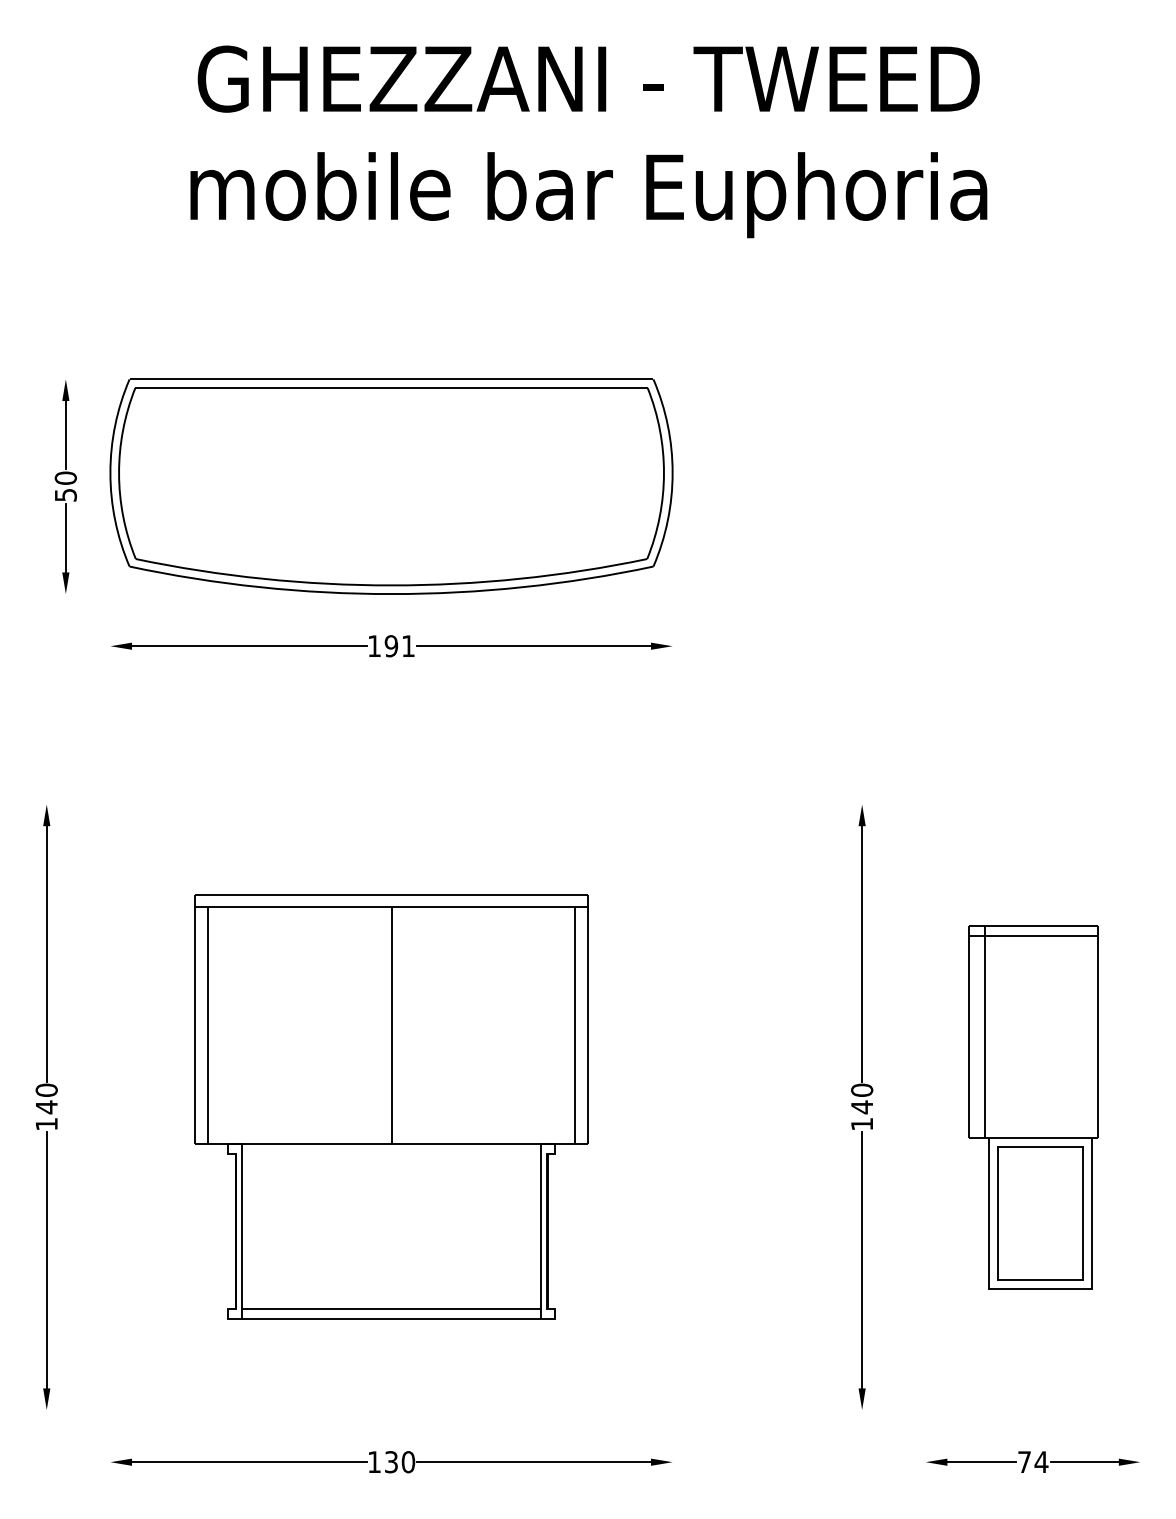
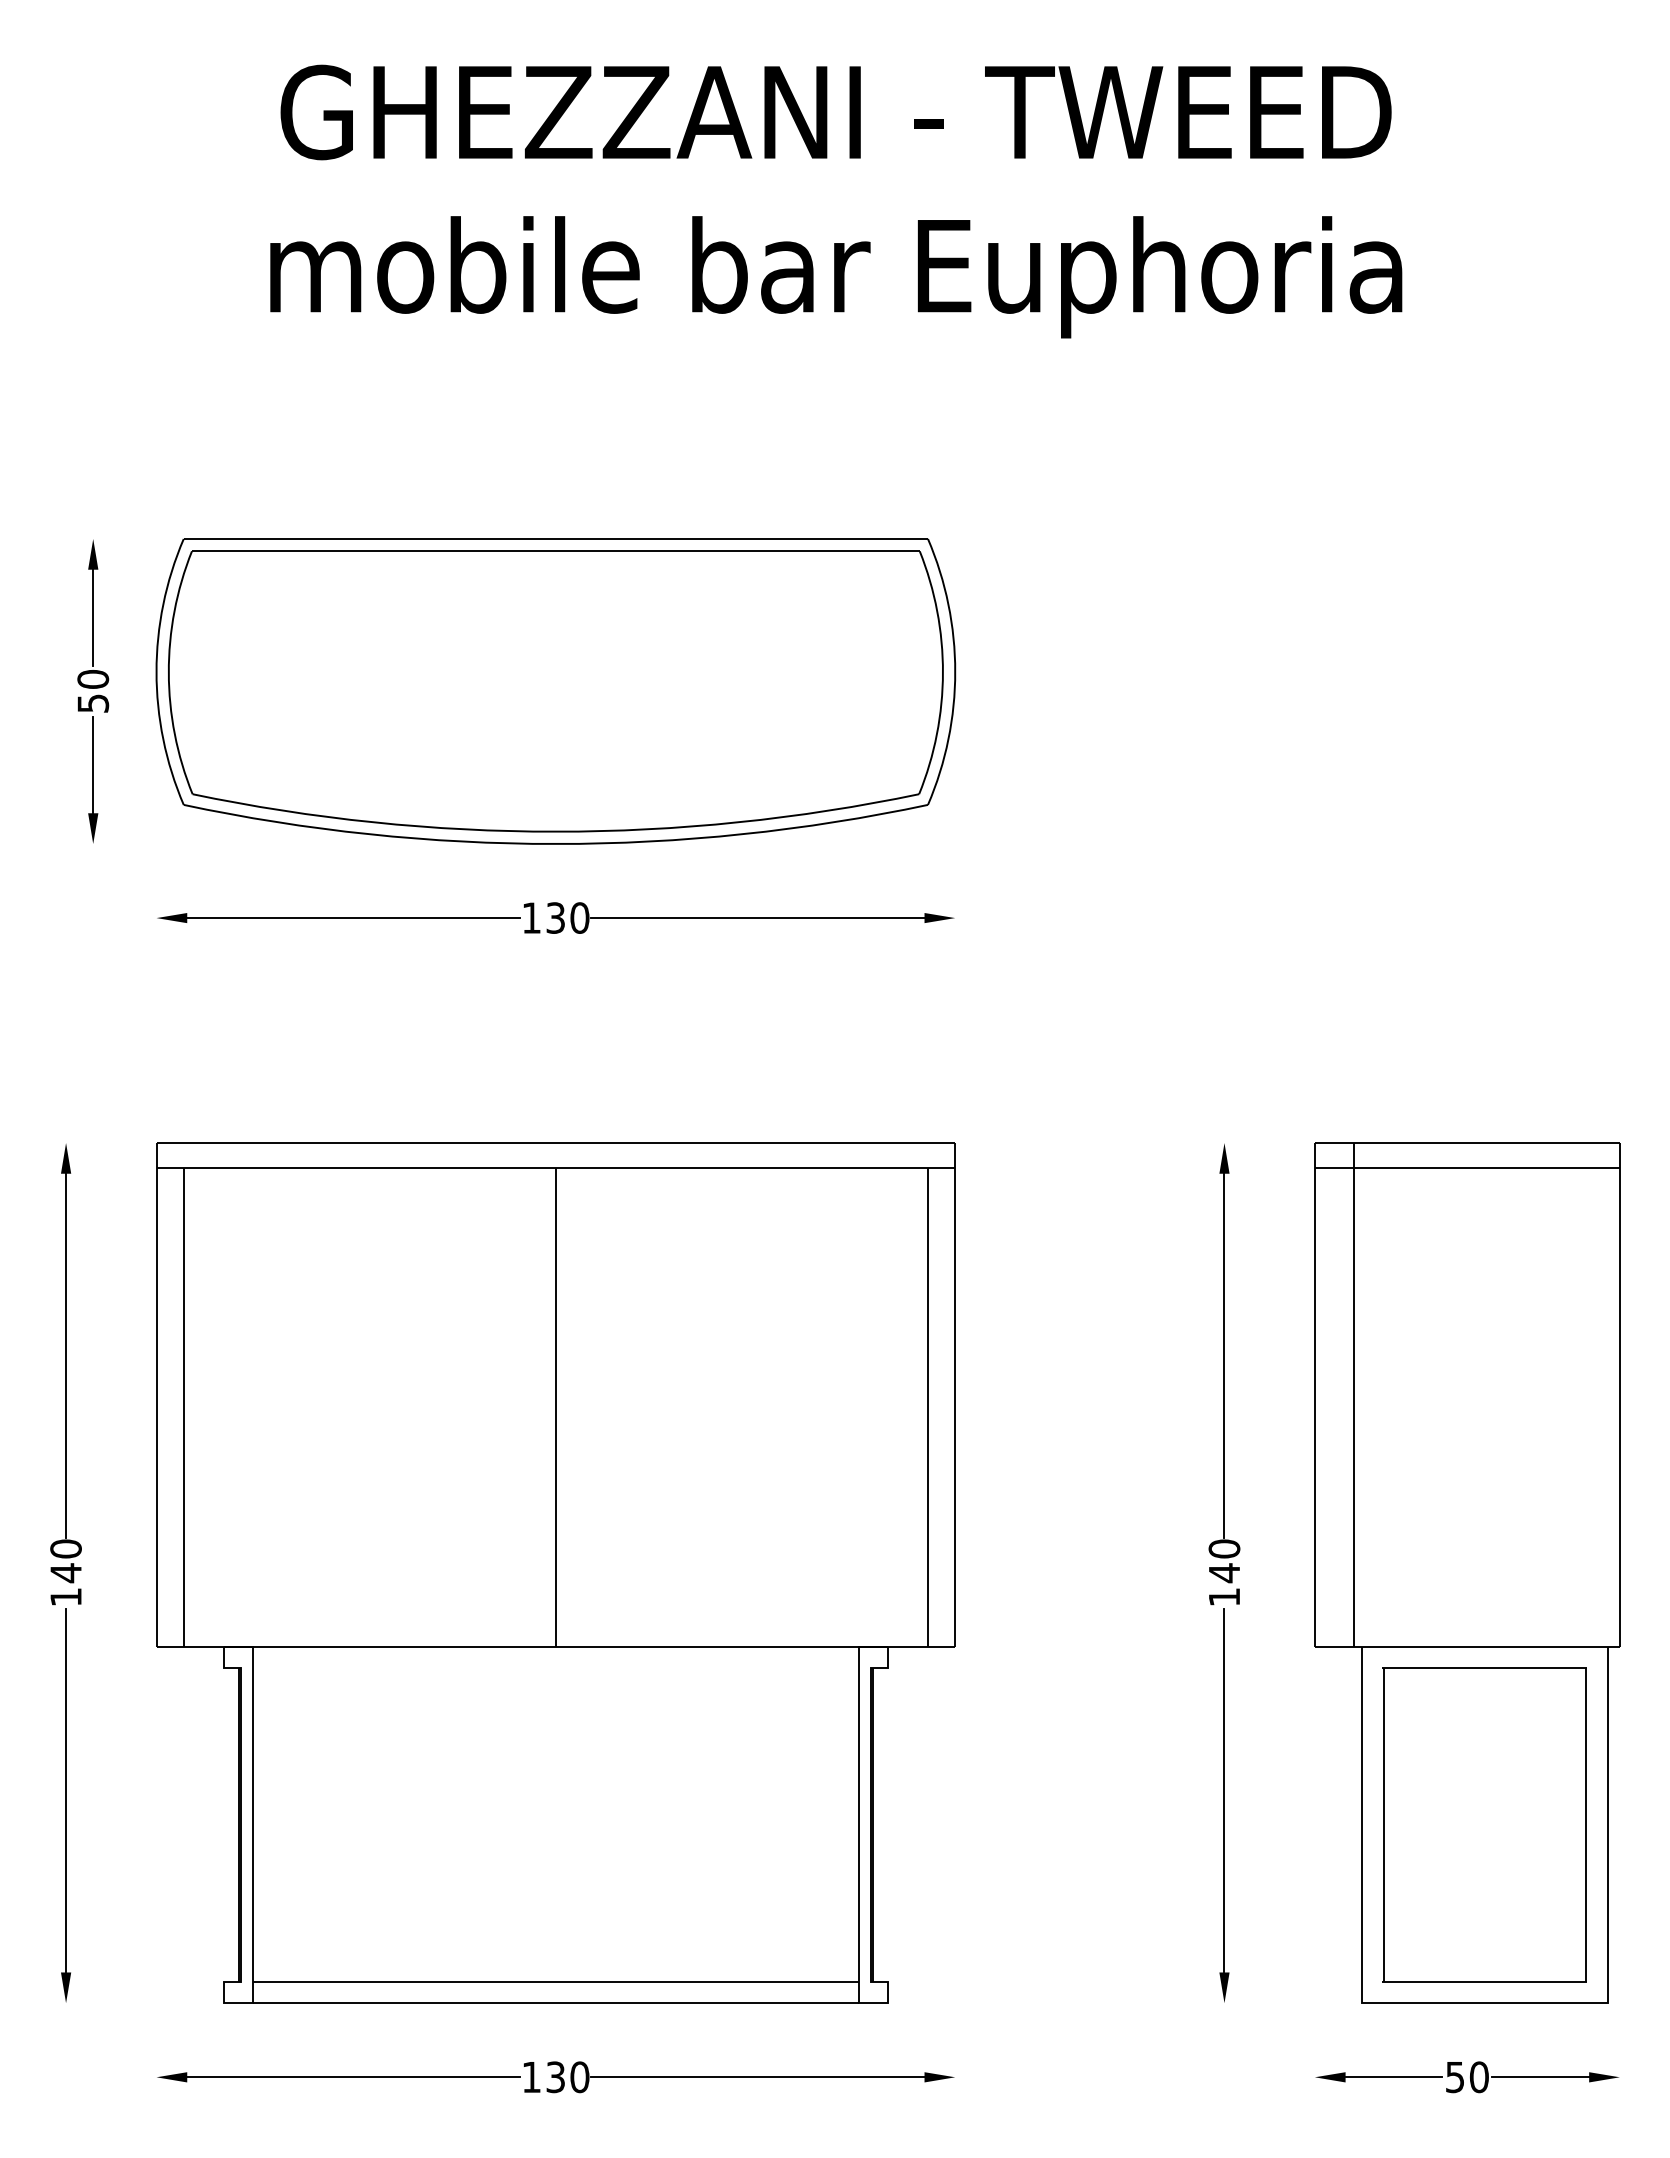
text: (399, 645) -> (567, 917), 191 -> 130
part: (391, 1106) -> (555, 1572), size x1.43
part: (1033, 1106) -> (1467, 1572), size x1.67
text: (1033, 1462) -> (1467, 2077), 74 -> 50

